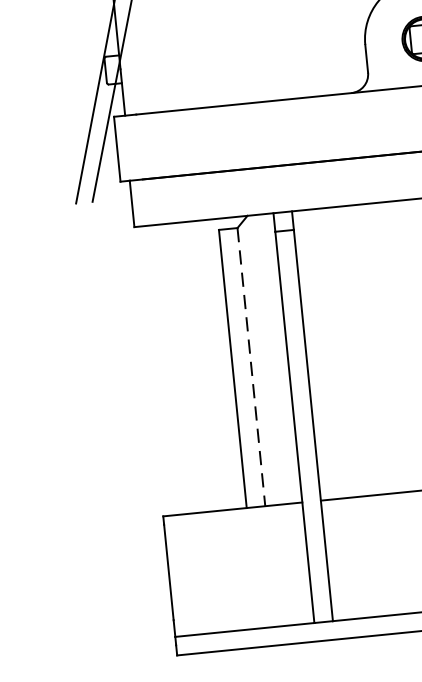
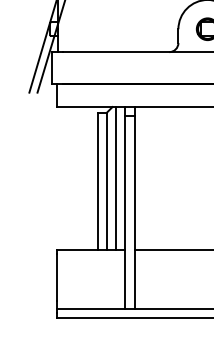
line: (269, 359) -> (116, 178), added
line: (252, 367) -> (107, 181), dashed -> solid

